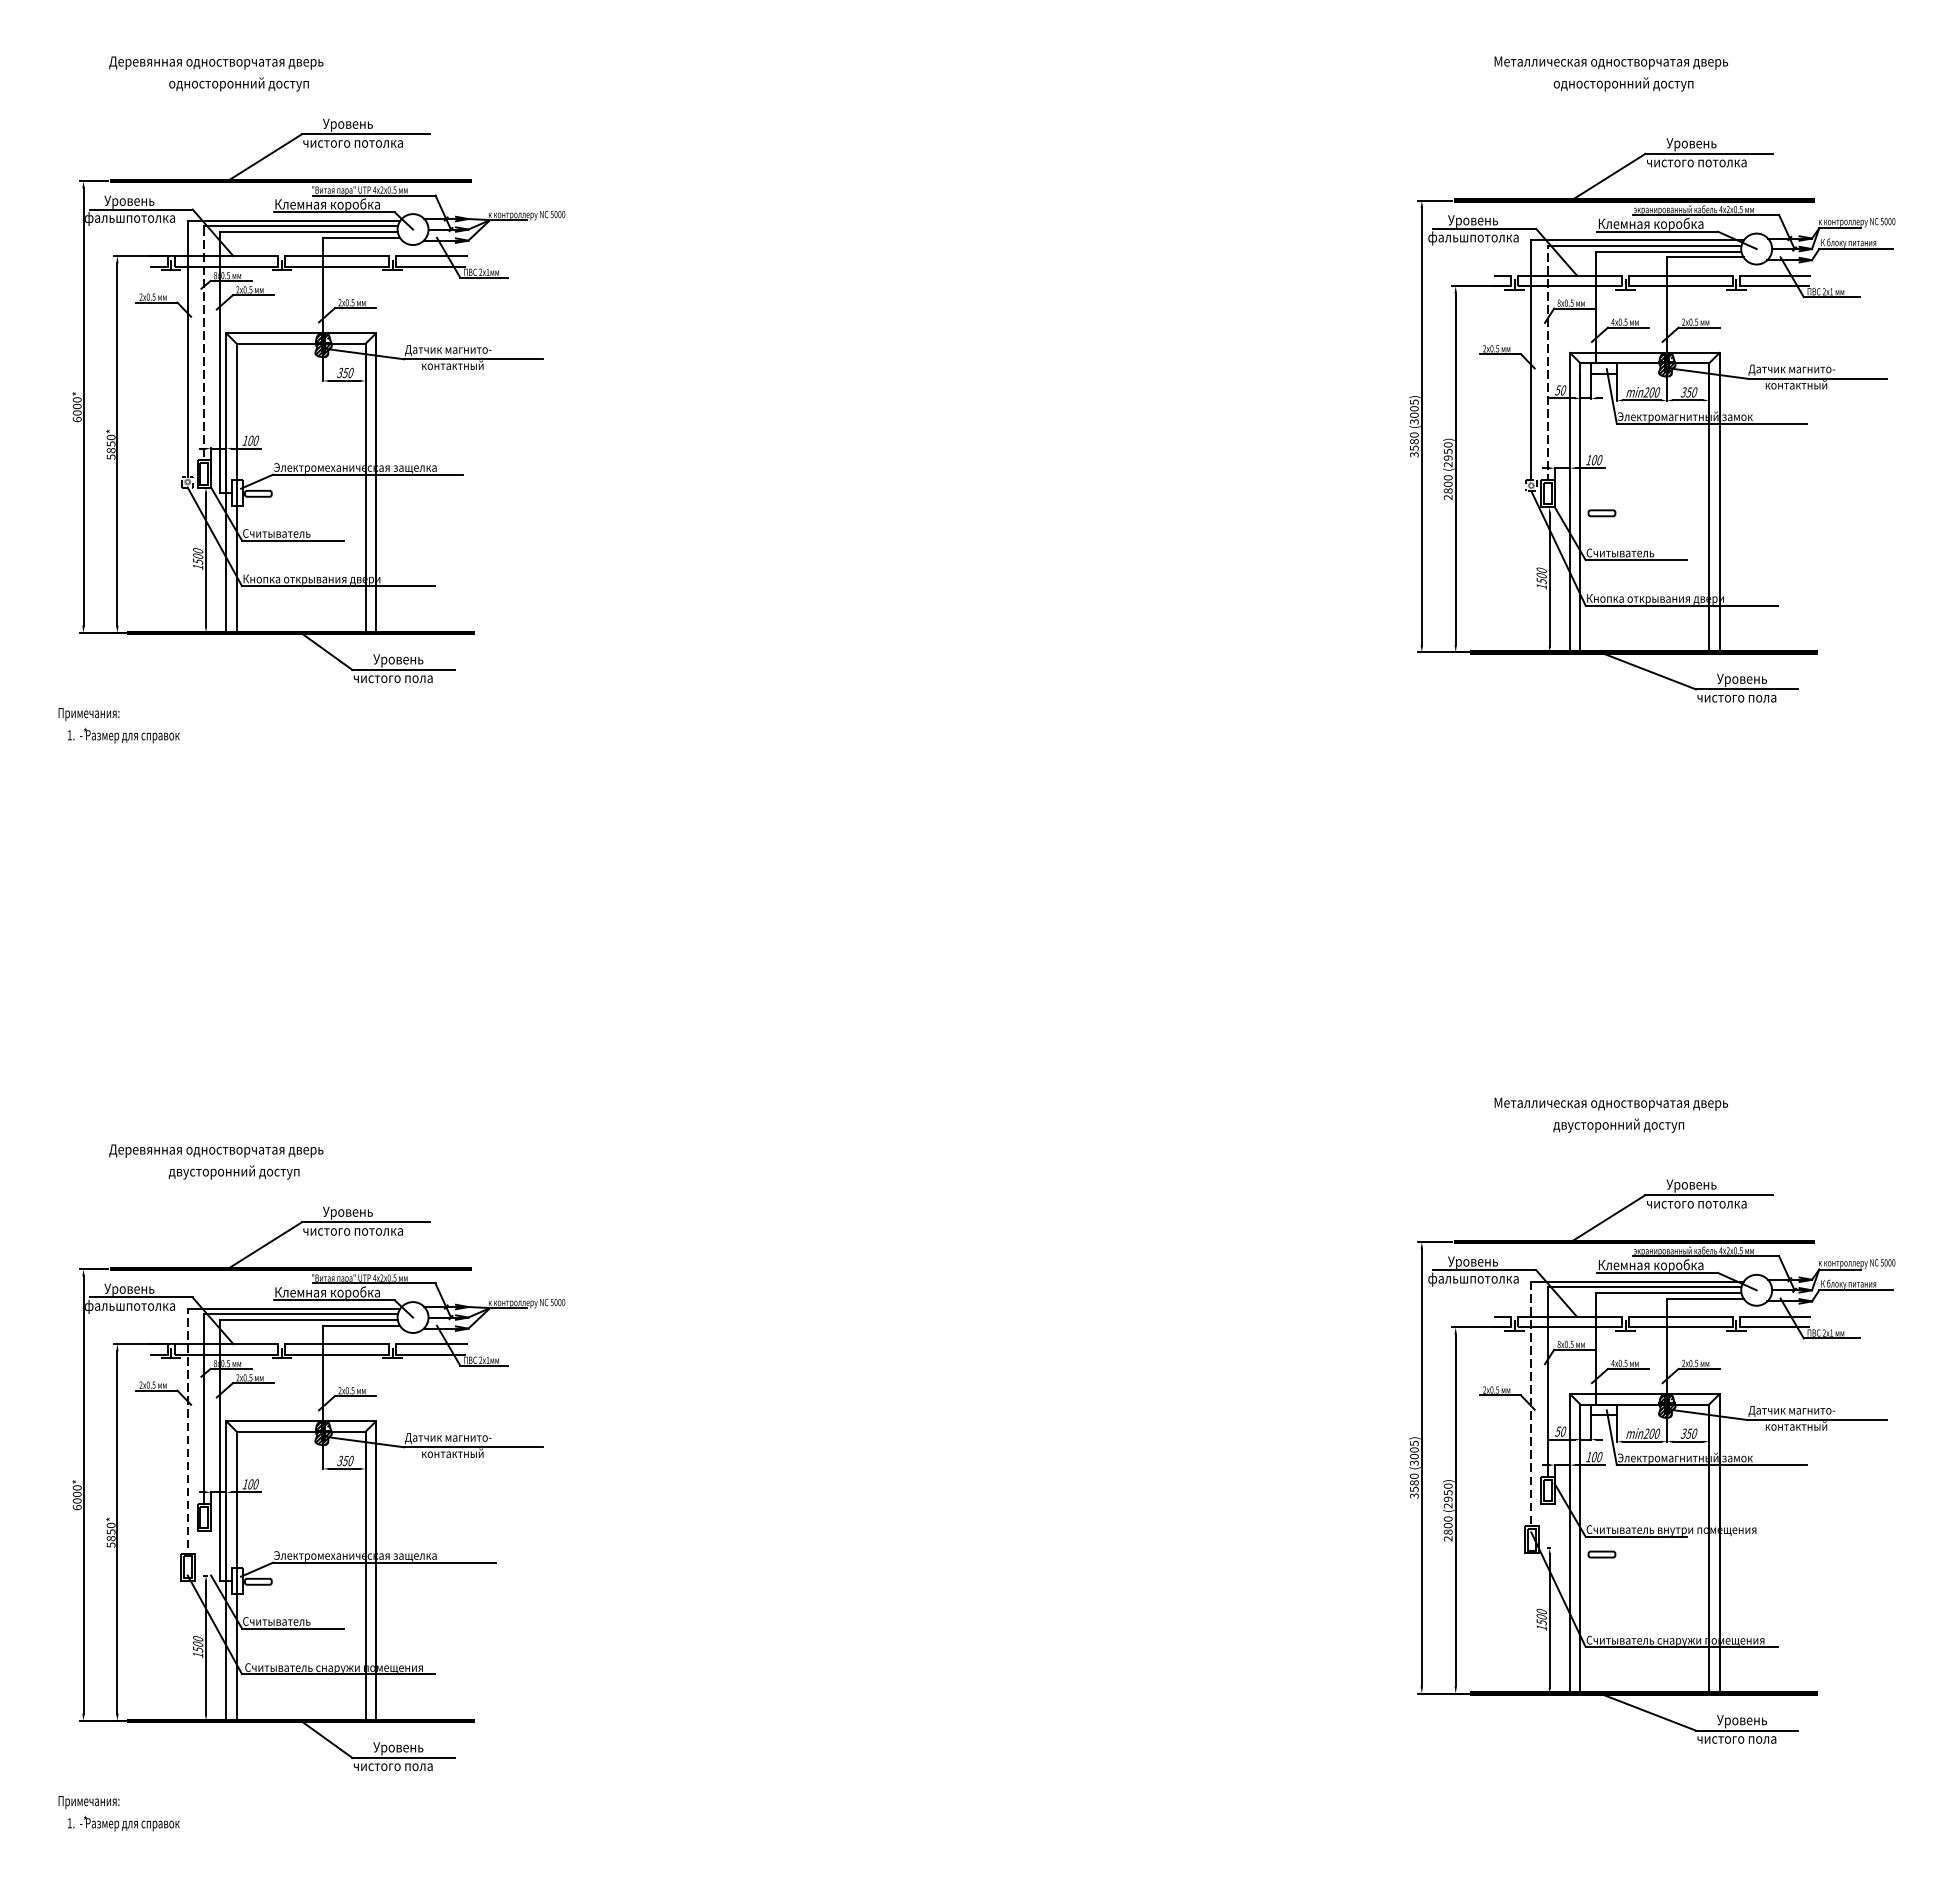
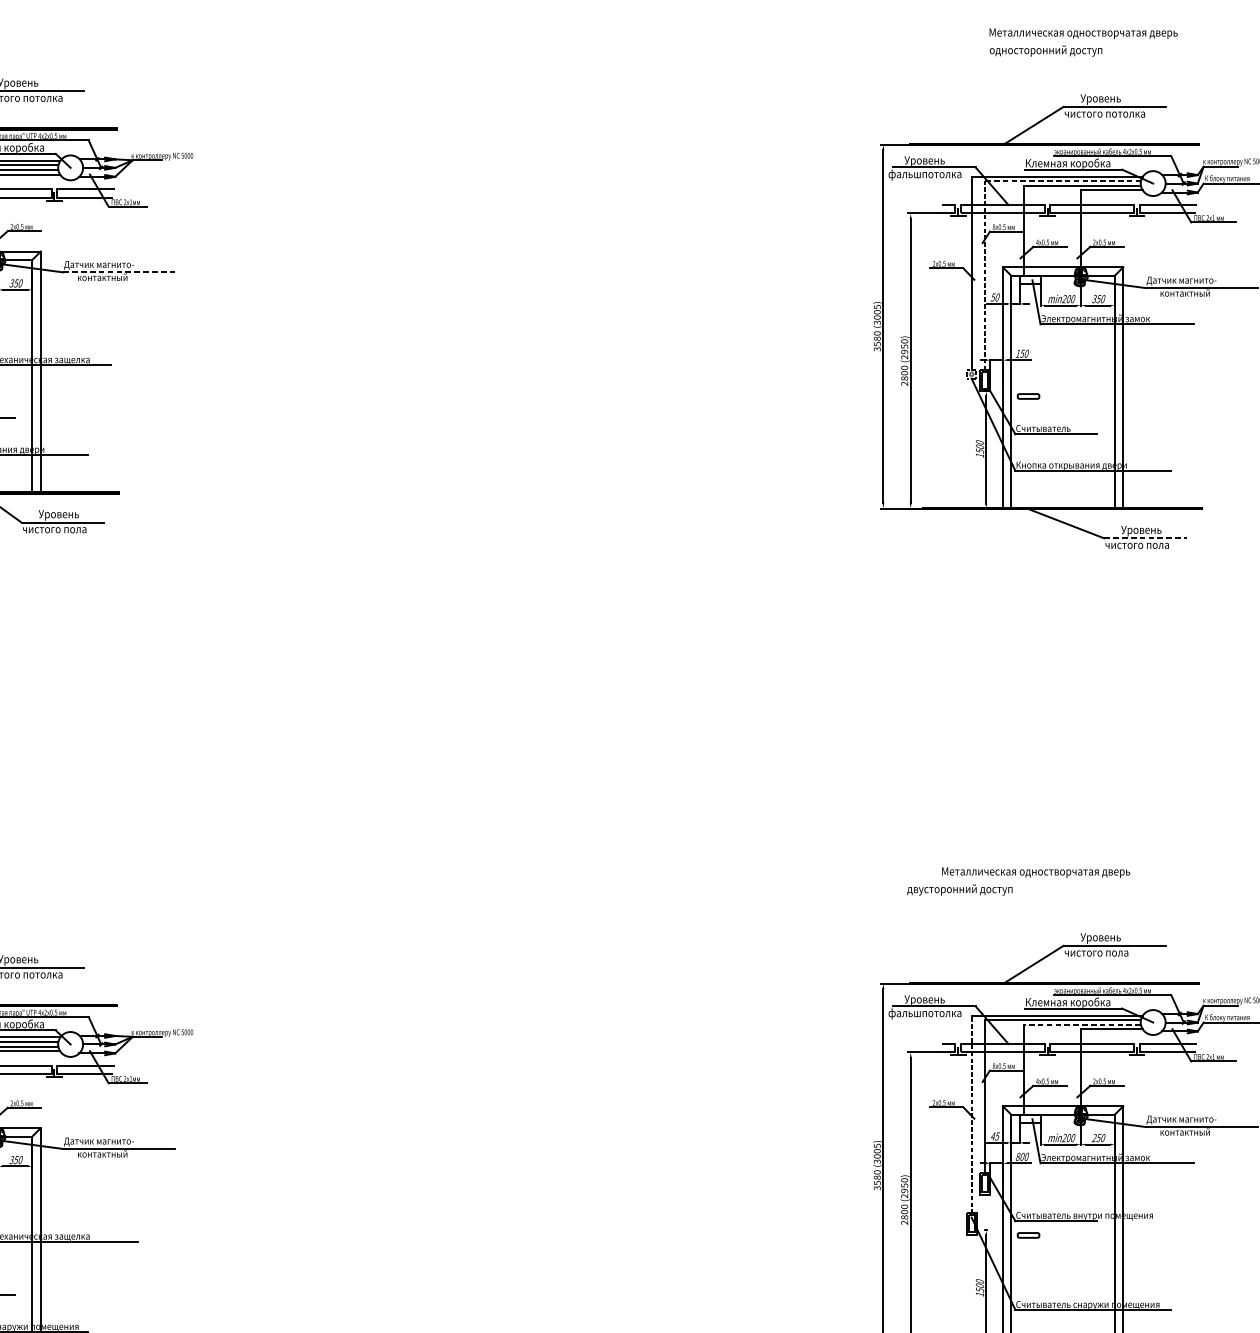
text: (1611, 62) -> (1083, 33), moved
line: (1644, 245) -> (1062, 180), solid -> dashed
line: (473, 359) -> (119, 272), solid -> dashed
text: (1594, 460) -> (1022, 353), 100 -> 150
line: (1747, 689) -> (1145, 538), solid -> dashed
text: (1618, 1125) -> (959, 889), moved
text: (1729, 1204) -> (1131, 953), чистого потолка -> чистого пола
line: (1668, 1293) -> (1082, 1025), solid -> dashed
text: (1560, 1431) -> (995, 1136), 50 -> 45
text: (1683, 1433) -> (1094, 1137), 350 -> 250
text: (1588, 1457) -> (1017, 1157), 100 -> 800

